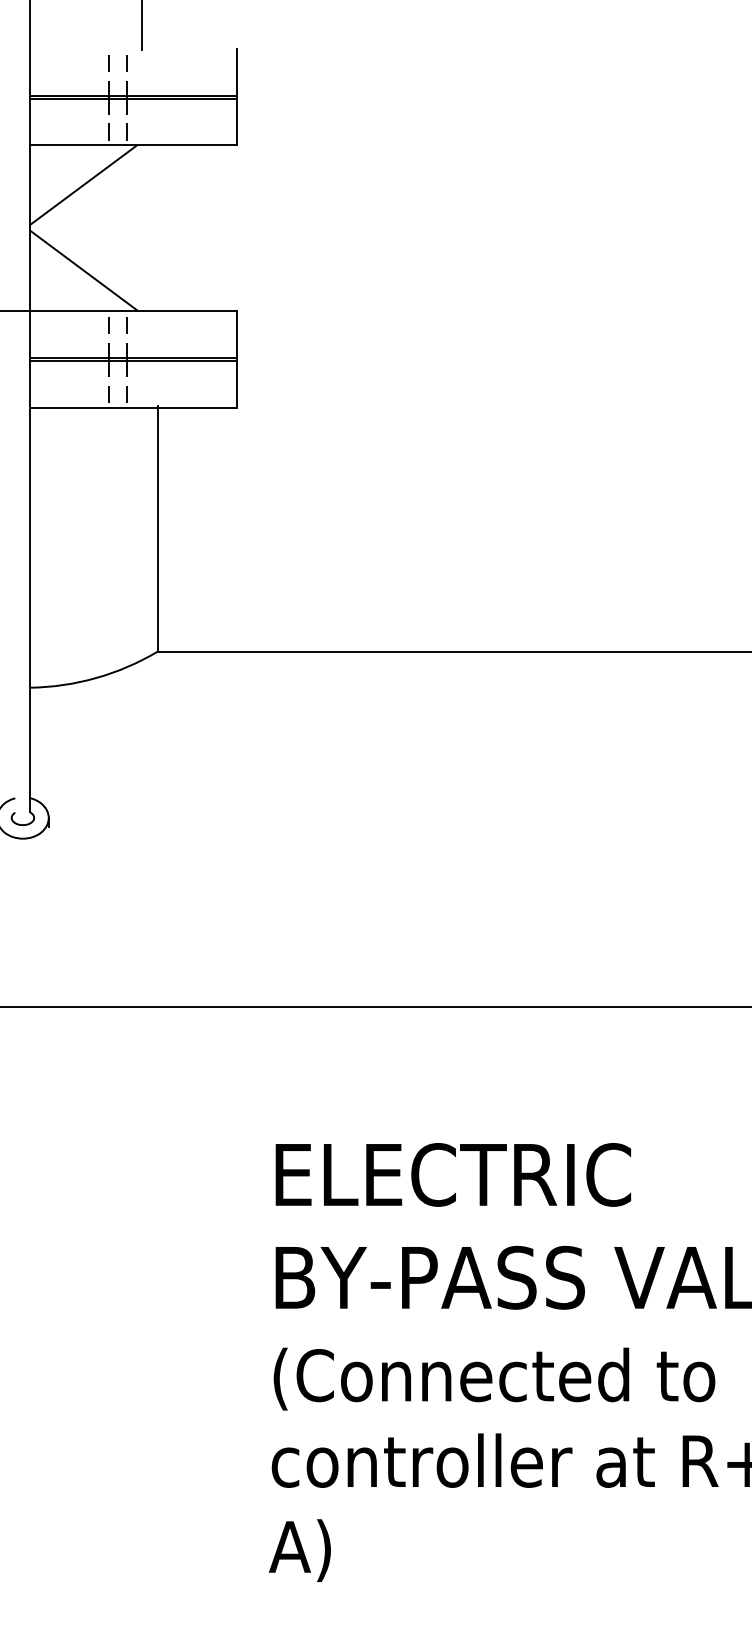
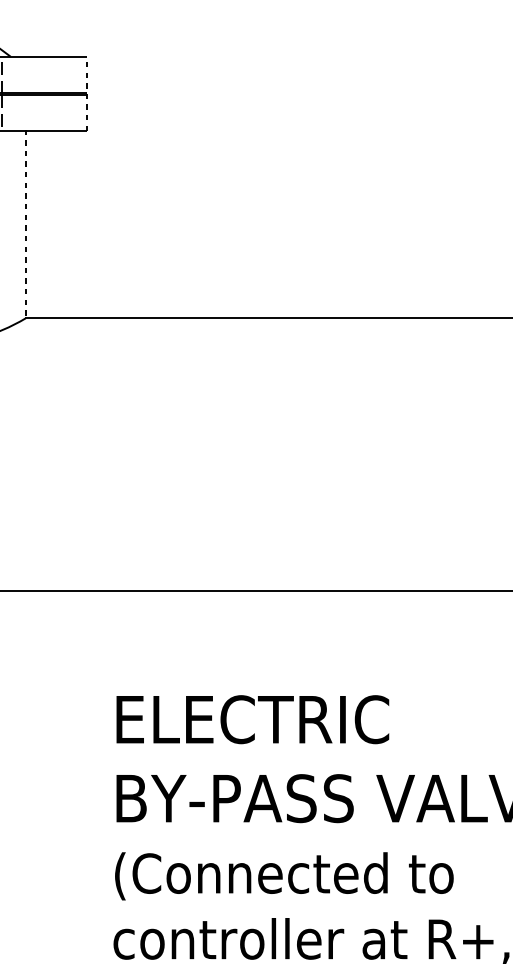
line: (236, 359) -> (86, 94), solid -> dashed
line: (157, 529) -> (25, 224), solid -> dashed

